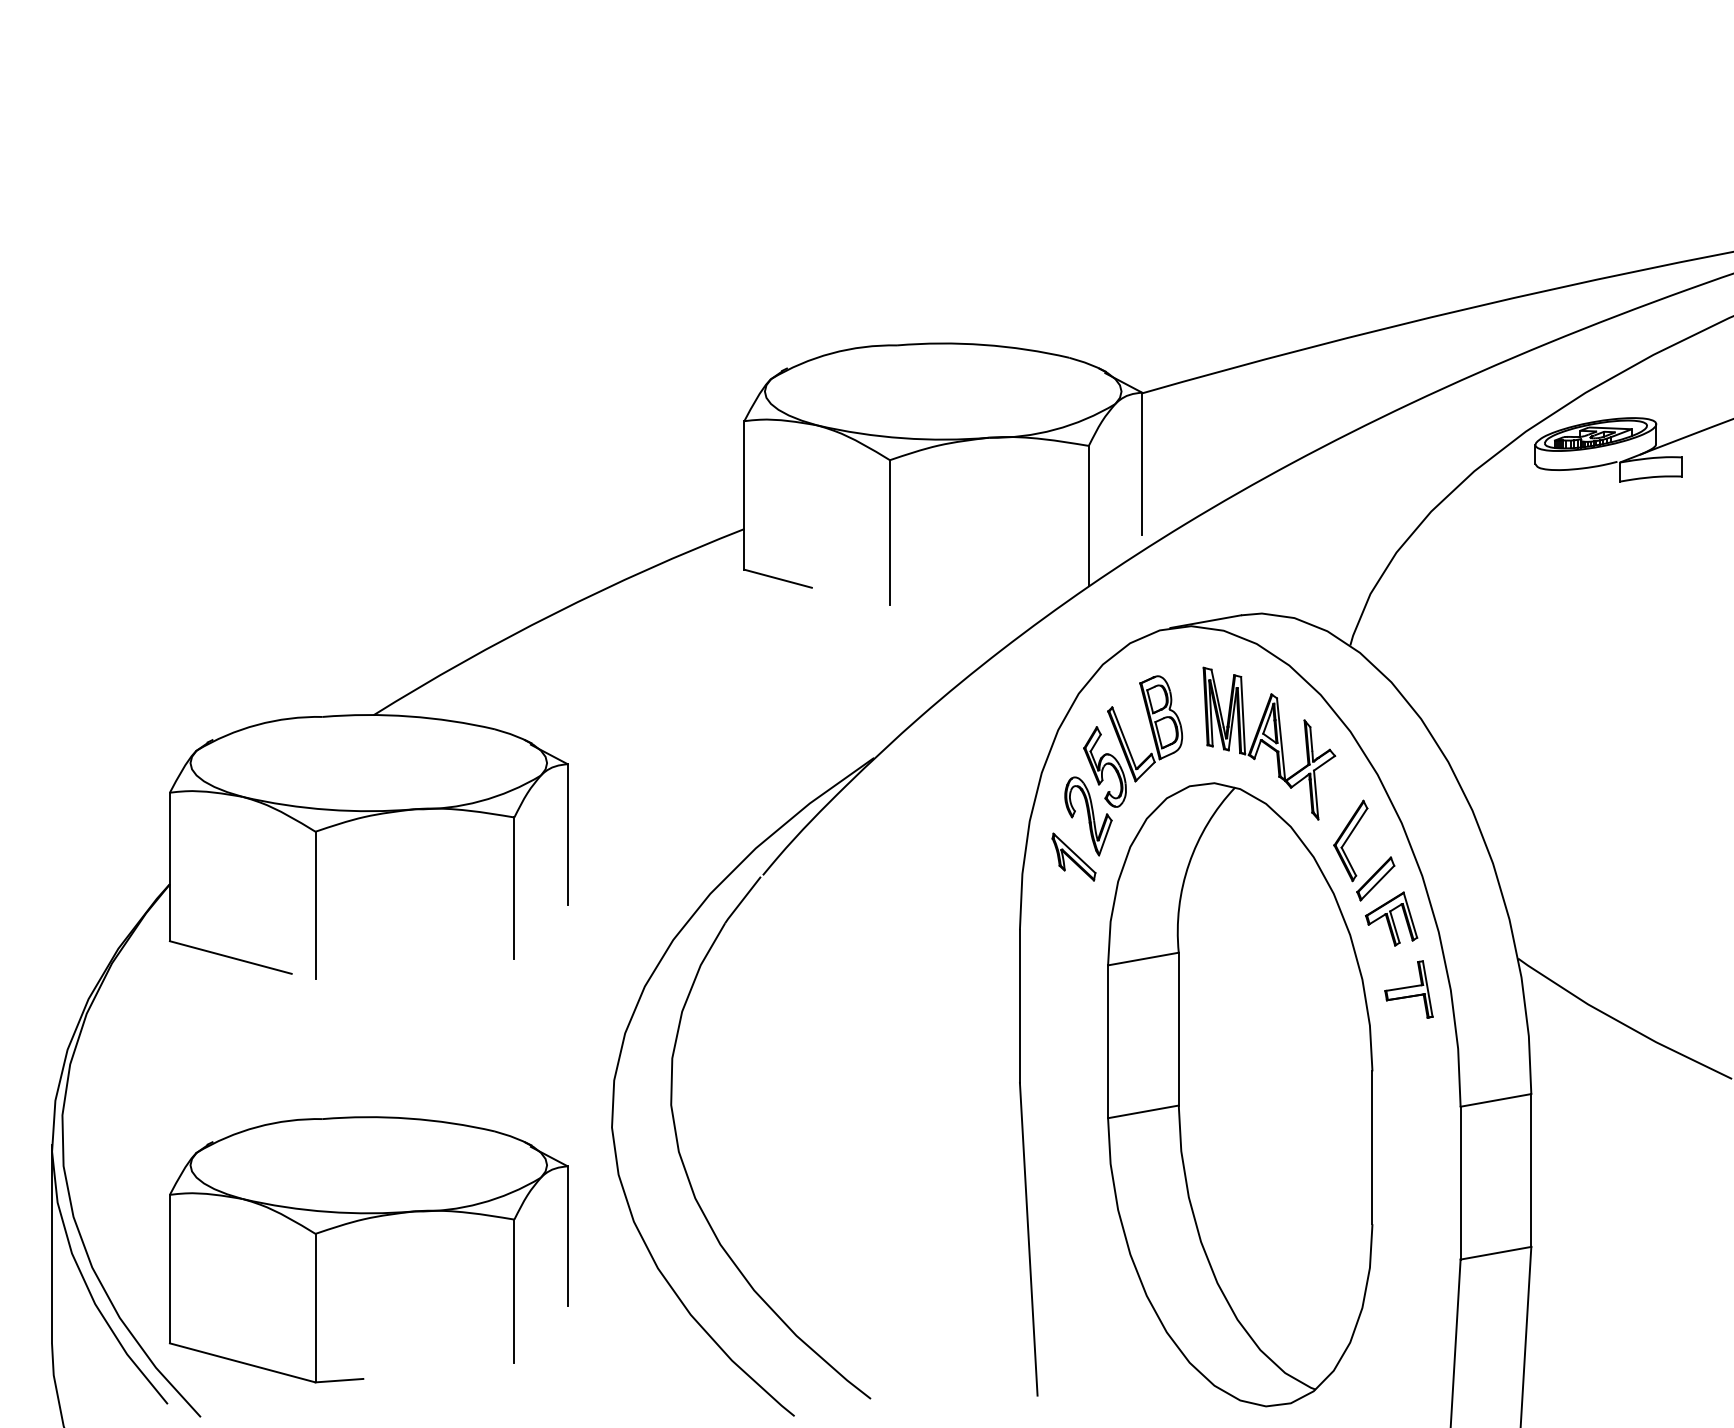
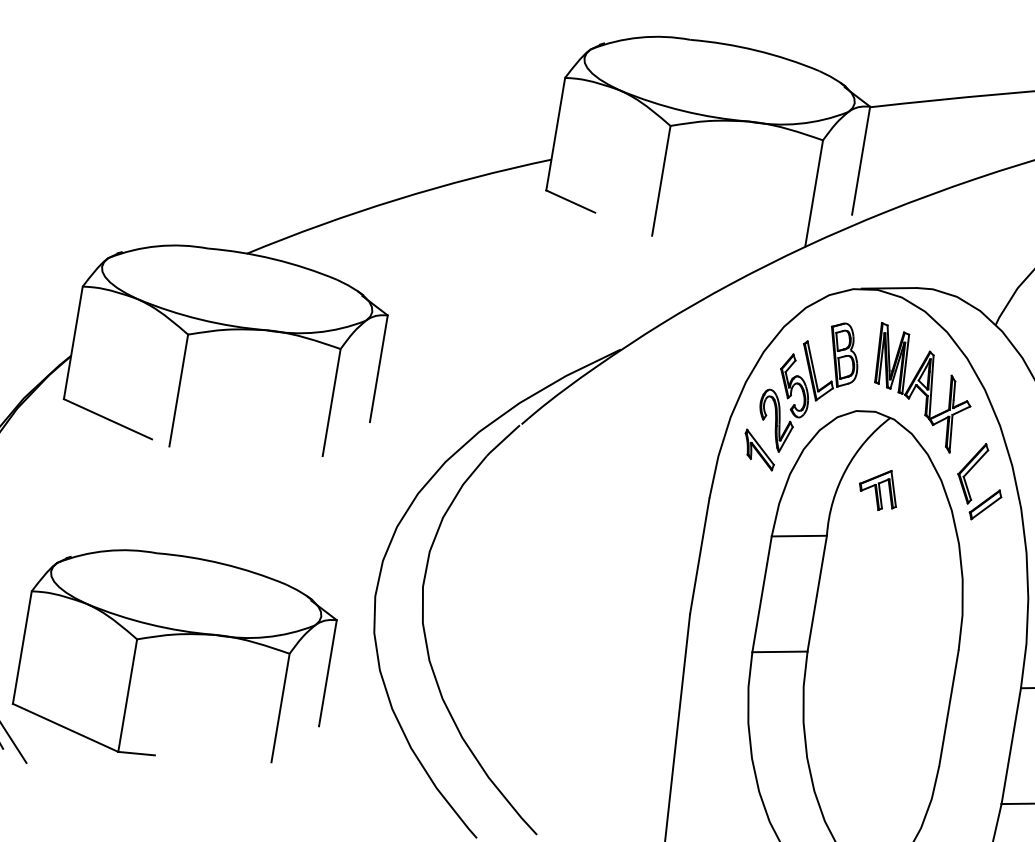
part: (1391, 918) -> (878, 489), moved
part: (1408, 989) -> (996, 592), removed

